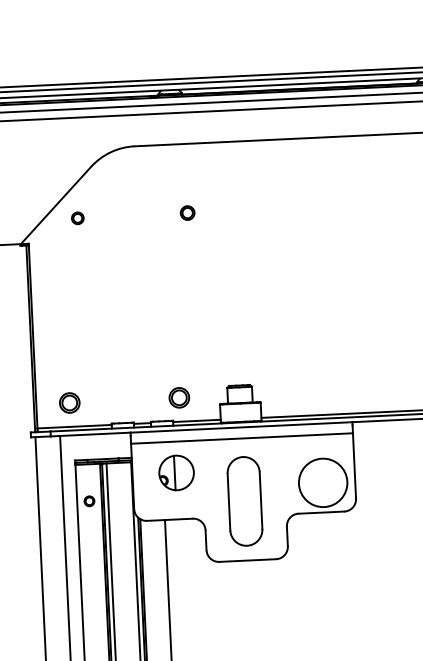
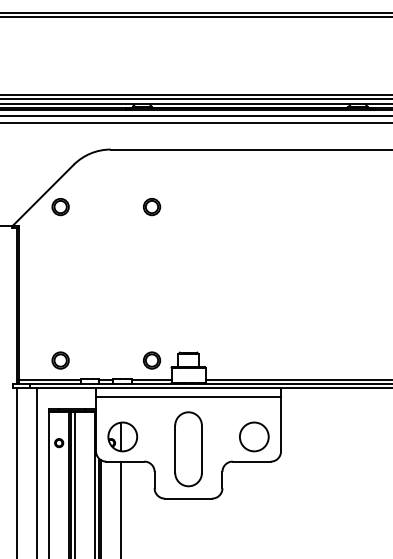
part: (188, 213) -> (152, 207), size x1.43
part: (77, 218) -> (60, 207), size x1.67
part: (179, 397) -> (152, 360), moved
circle: (69, 402) -> (60, 360), moved
part: (176, 472) -> (122, 436), moved
circle: (322, 482) -> (253, 436), size x0.71

